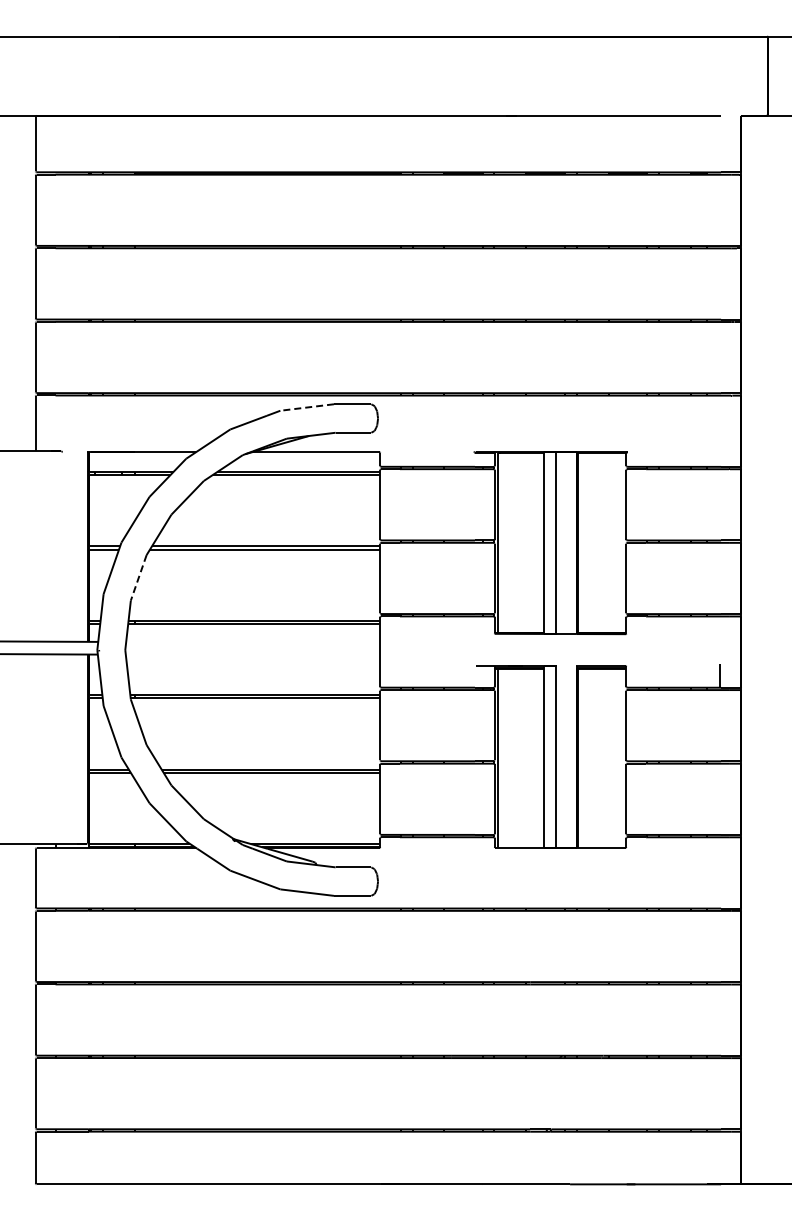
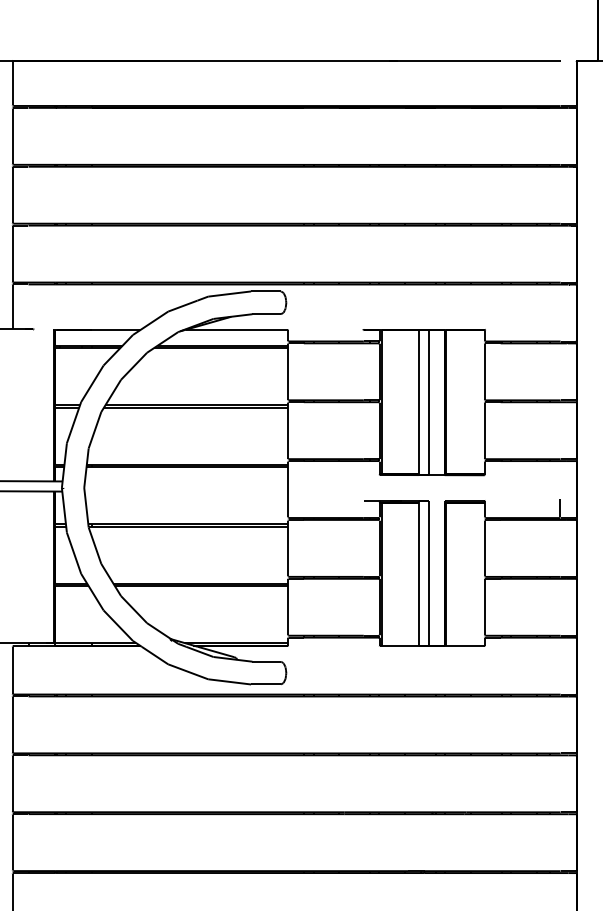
line: (306, 407) -> (229, 294), dashed -> solid
line: (138, 578) -> (94, 430), dashed -> solid

